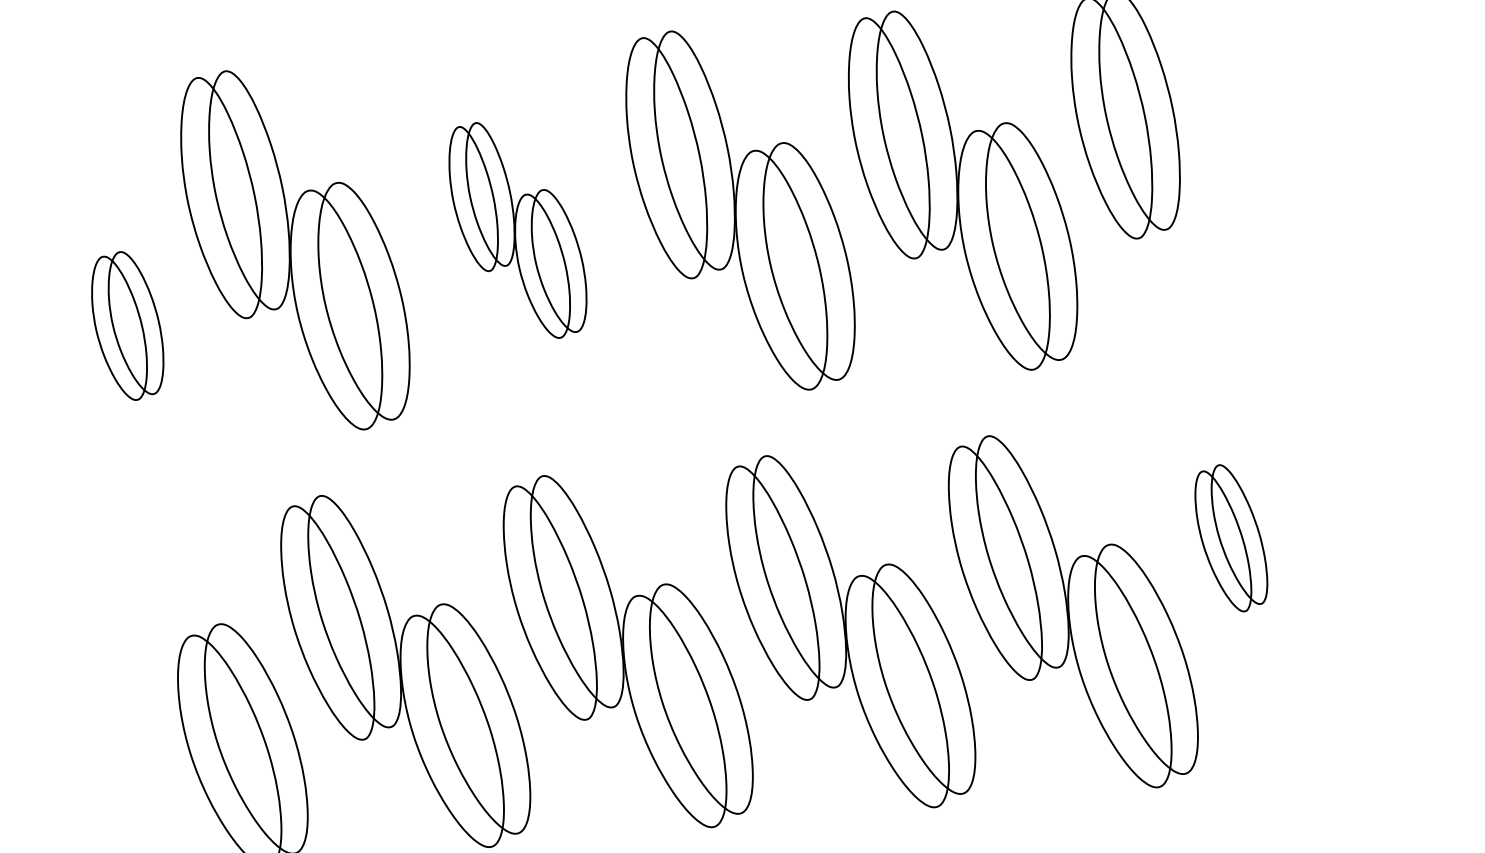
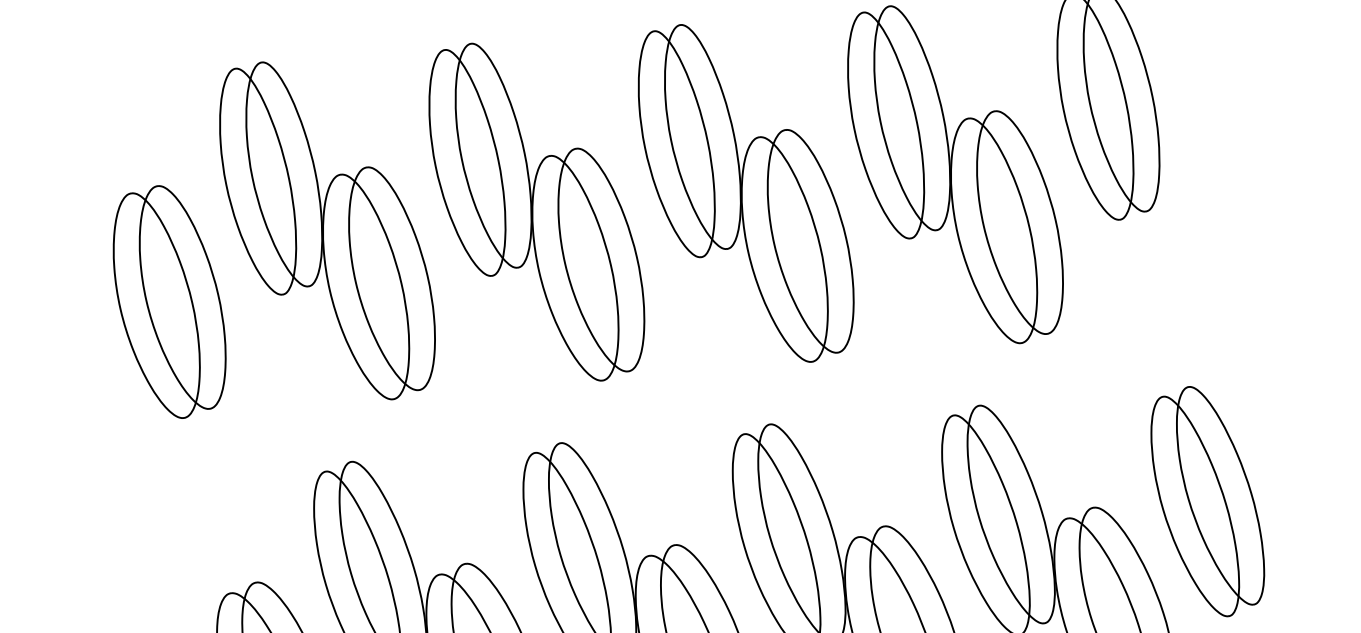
part: (517, 230) -> (536, 212), size x1.67
part: (127, 325) -> (169, 301), size x1.67
part: (1231, 538) -> (1207, 501), size x1.67

